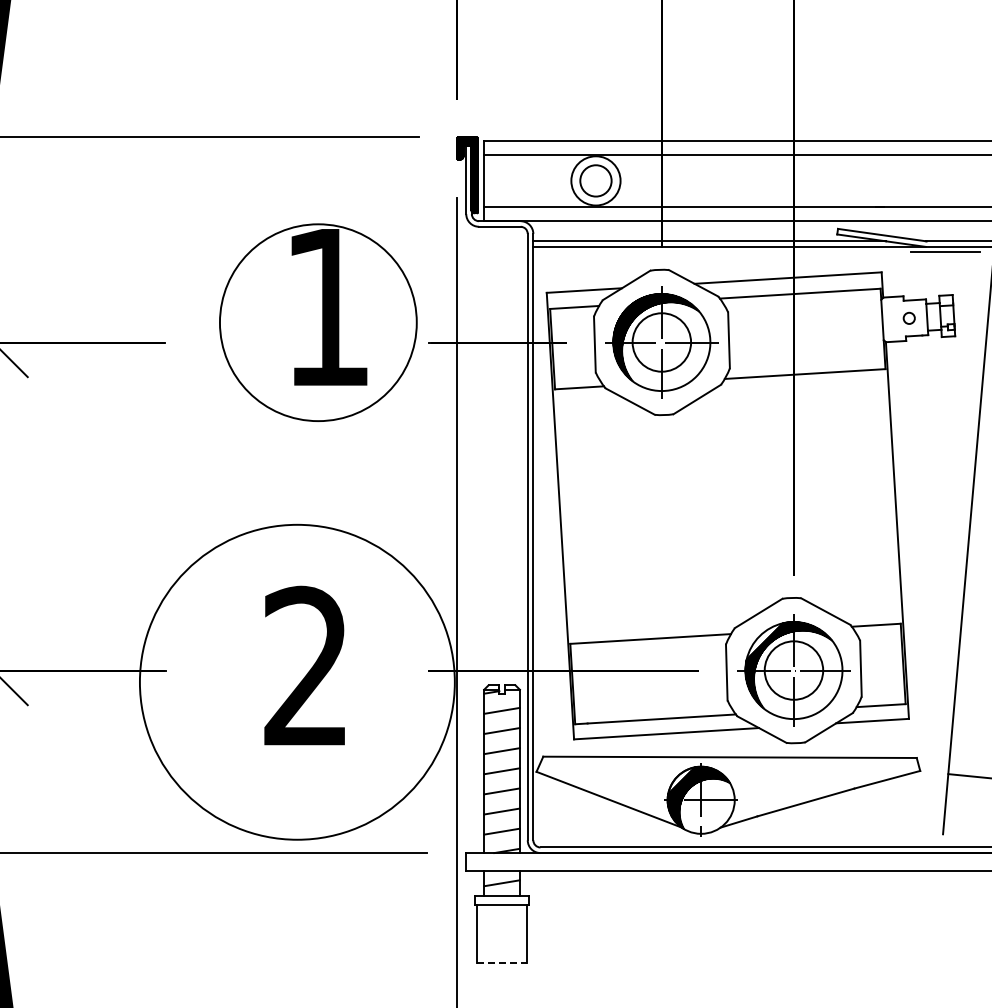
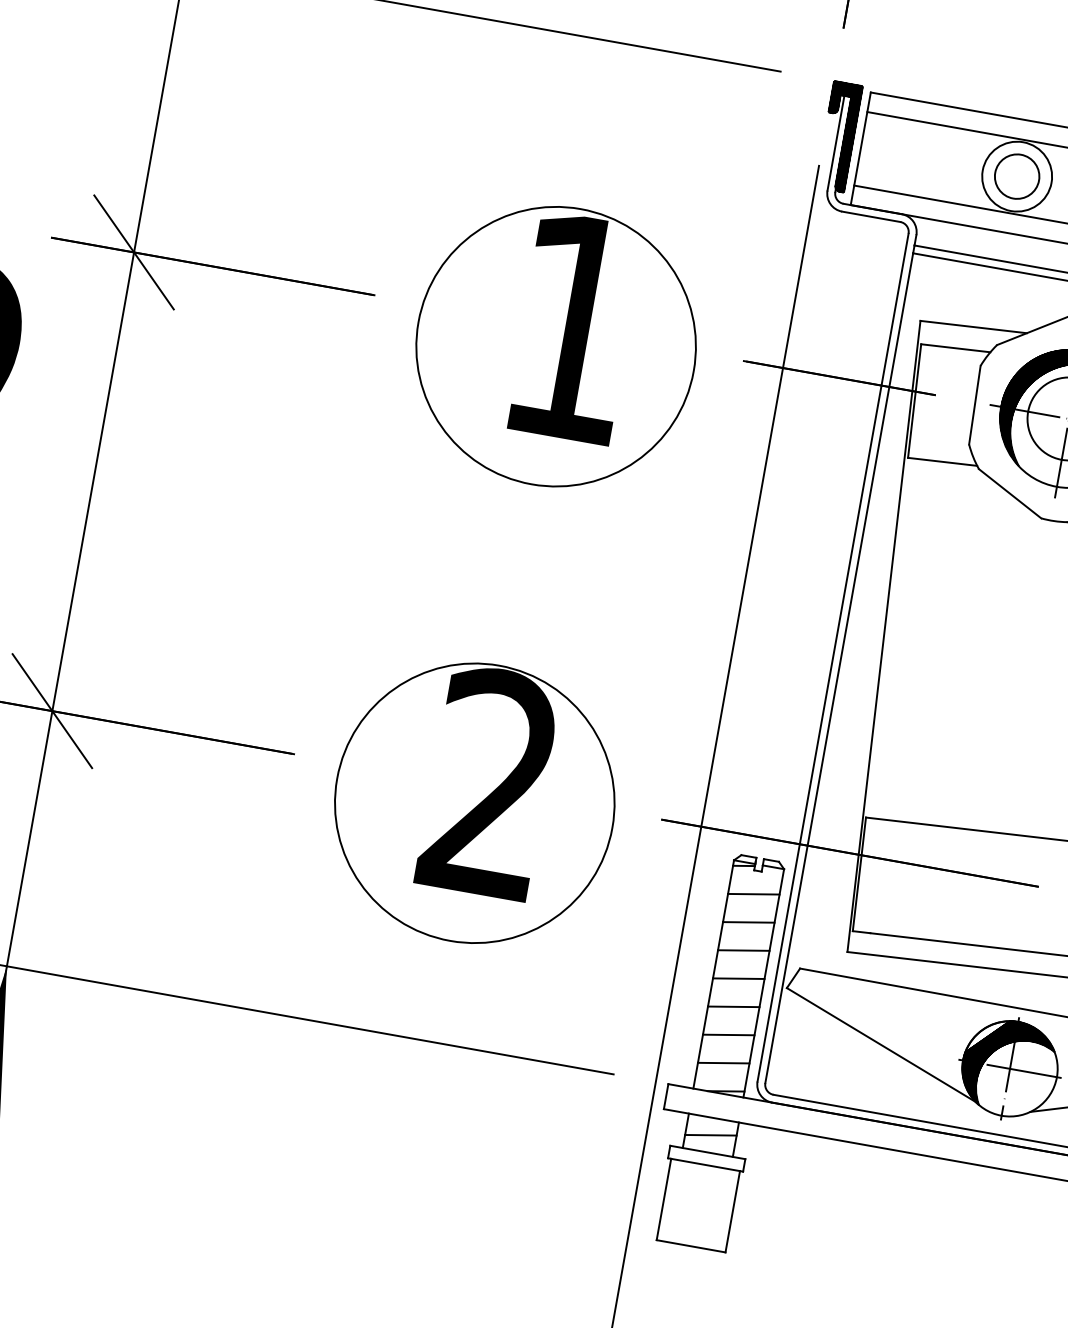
part: (318, 322) -> (556, 346), moved
circle: (296, 681) -> (473, 801), size x0.62
line: (502, 962) -> (691, 1246), dashed -> solid

